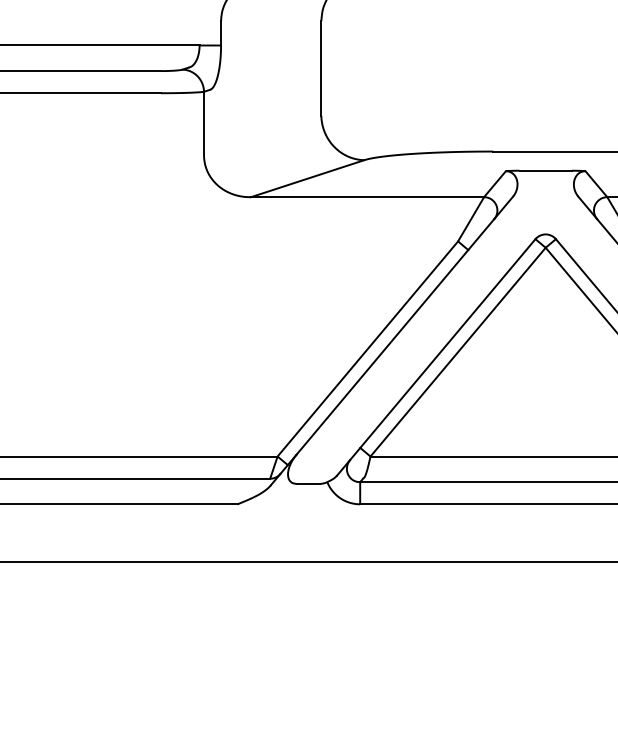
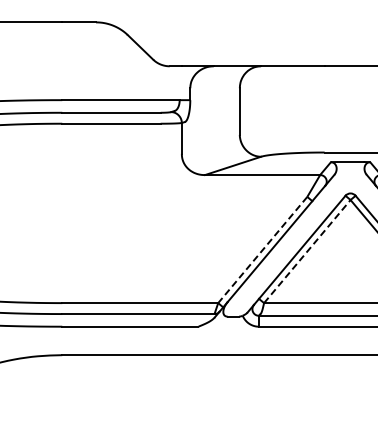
line: (367, 349) -> (262, 250), solid -> dashed
line: (458, 351) -> (307, 251), solid -> dashed

